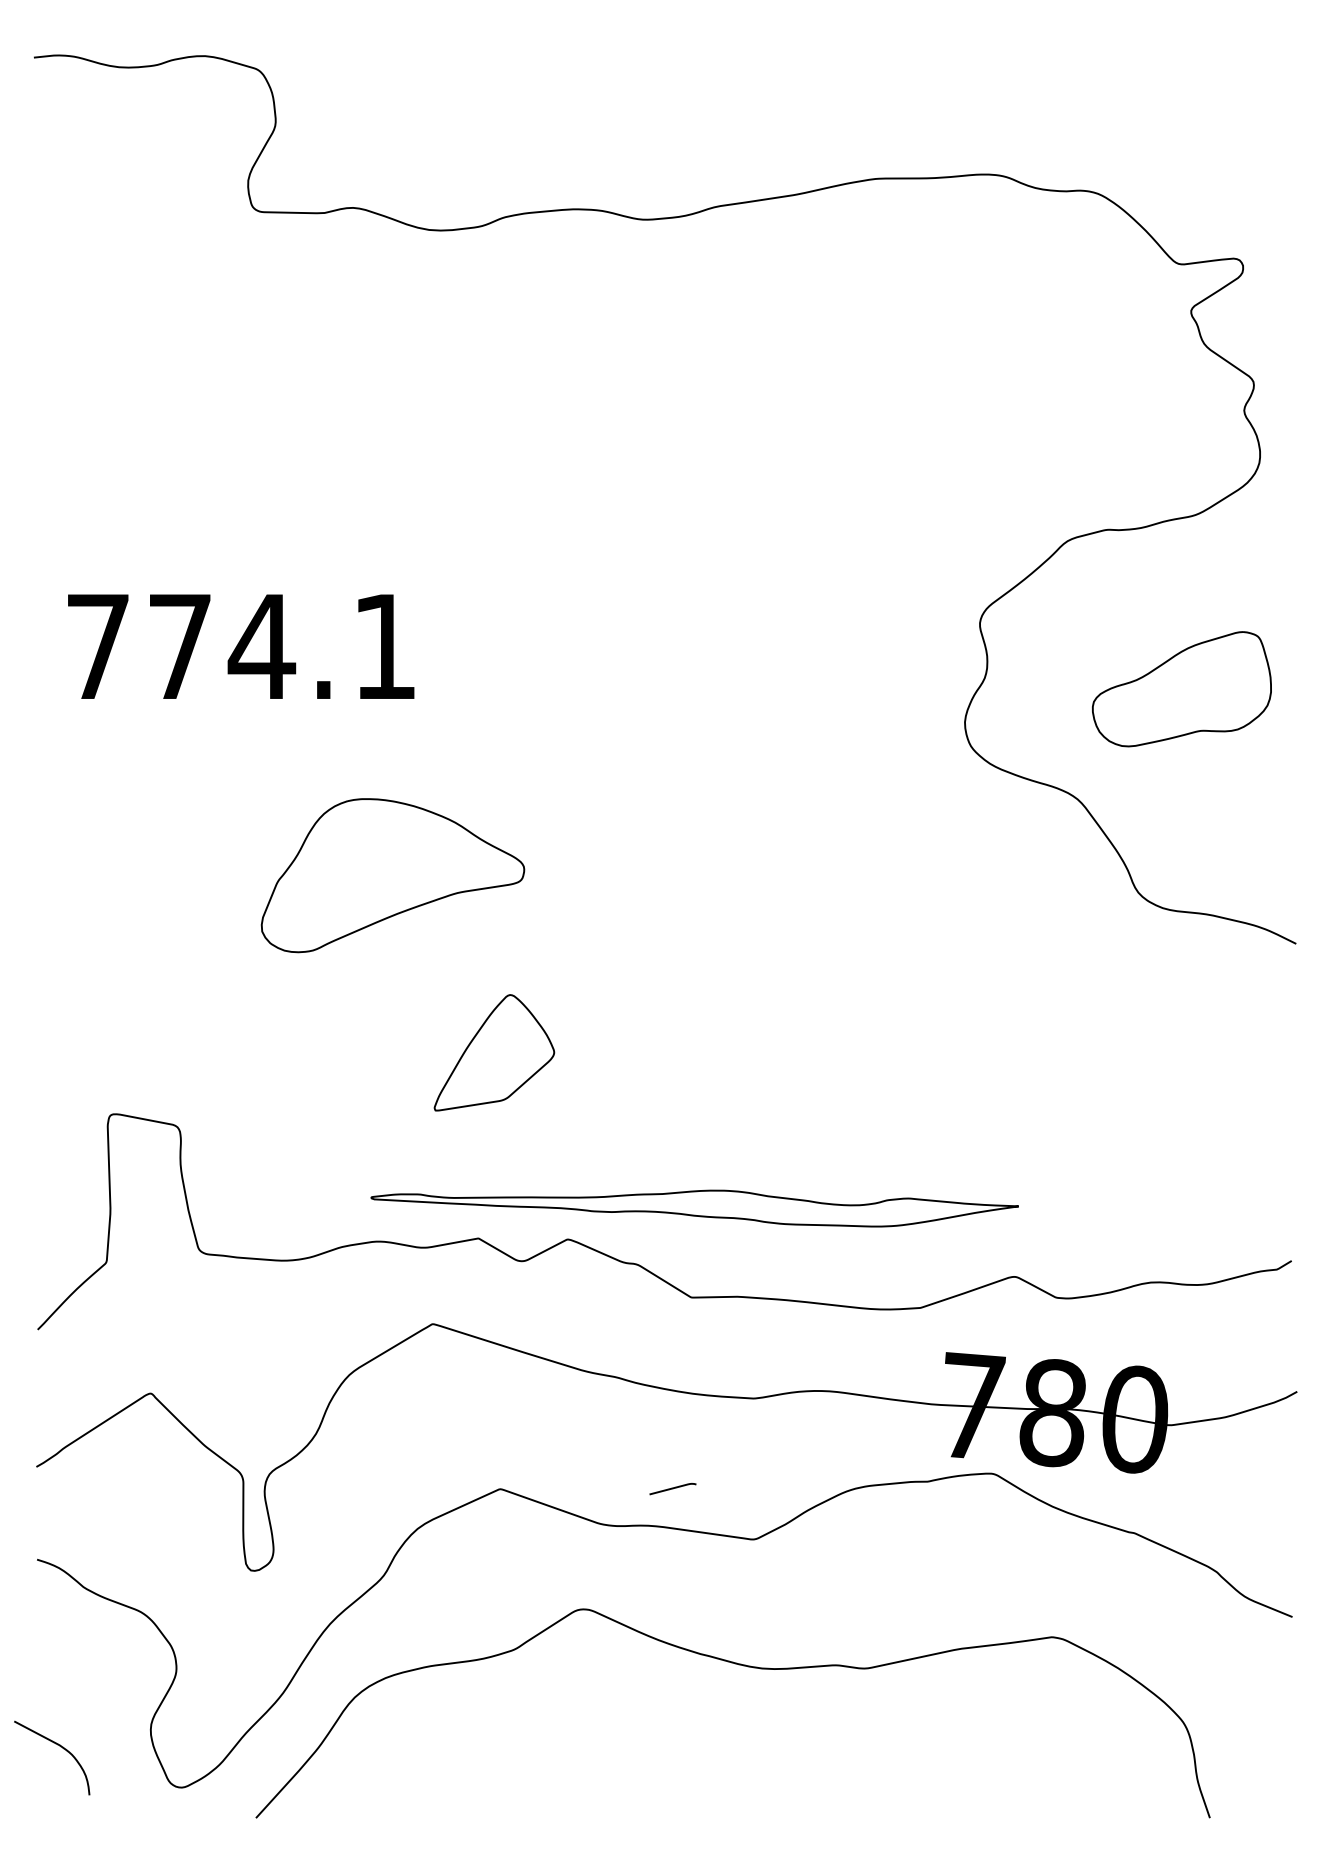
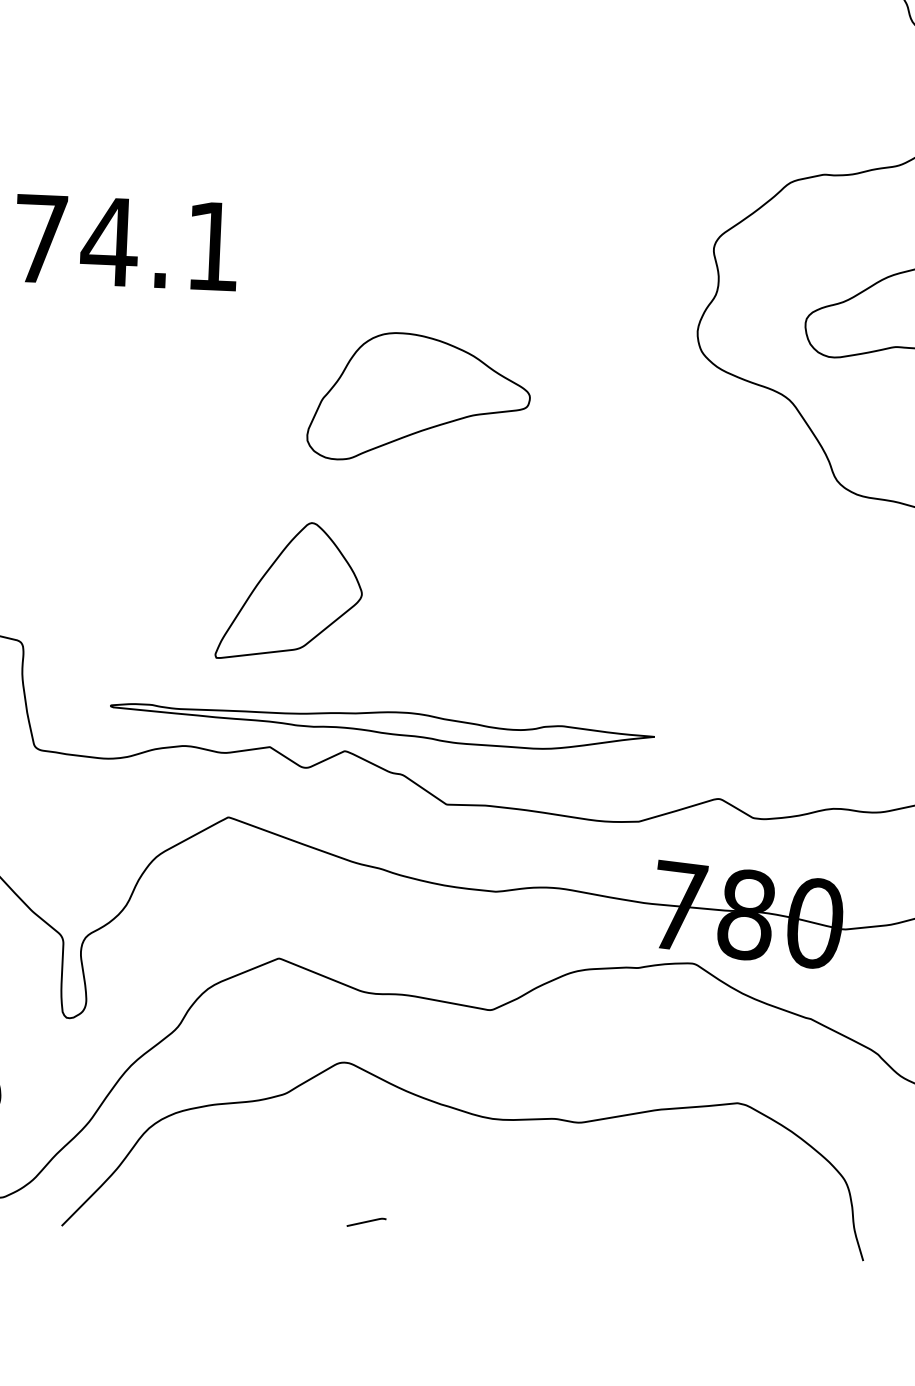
part: (392, 875) -> (419, 398), moved
part: (494, 1052) -> (290, 591), size x1.43
part: (694, 1208) -> (381, 726), moved
curve: (672, 1489) -> (366, 1222), moved

